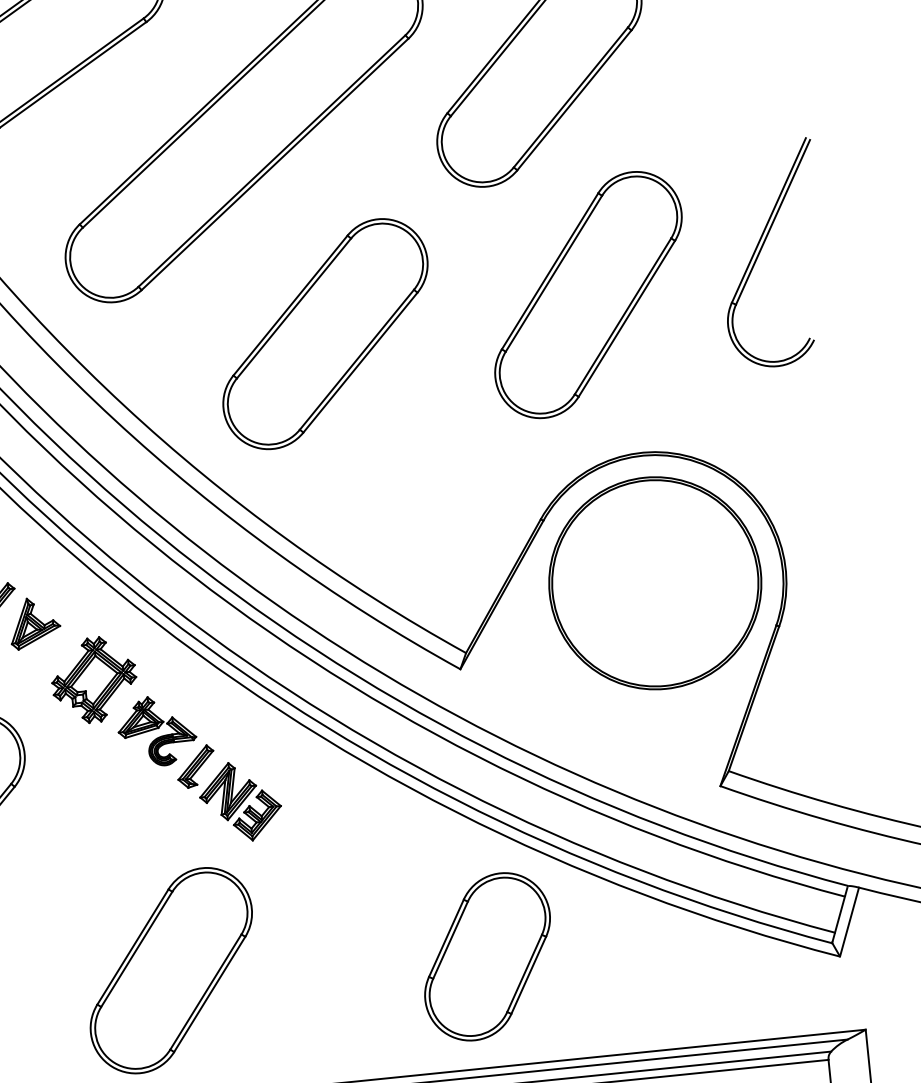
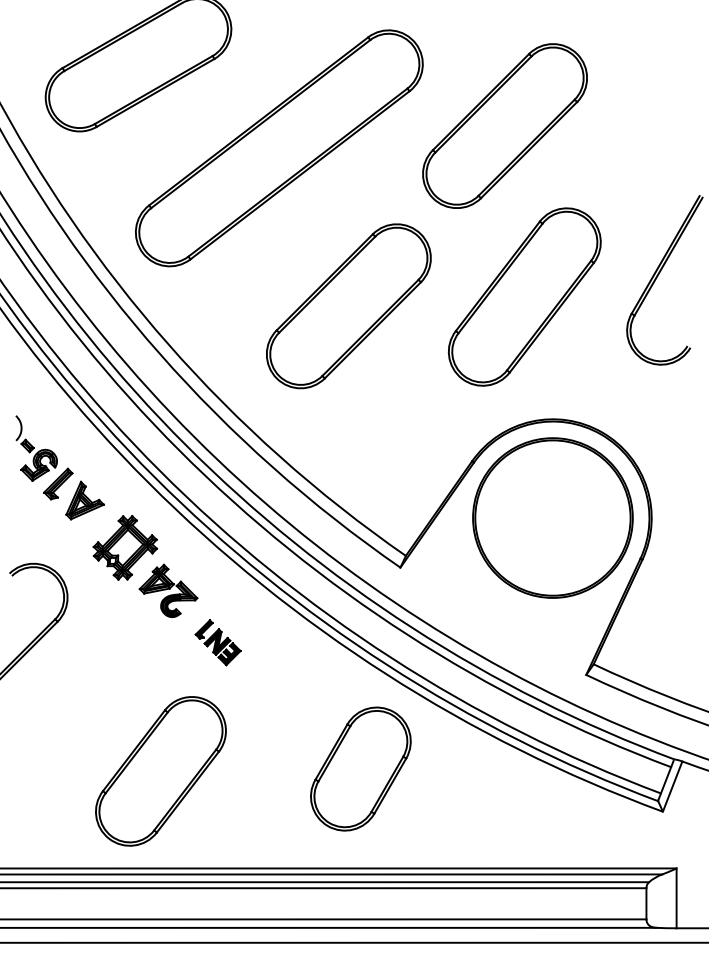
part: (325, 334) -> (348, 306), moved
part: (228, 792) -> (217, 642), size x0.6
part: (486, 956) -> (360, 768), moved

